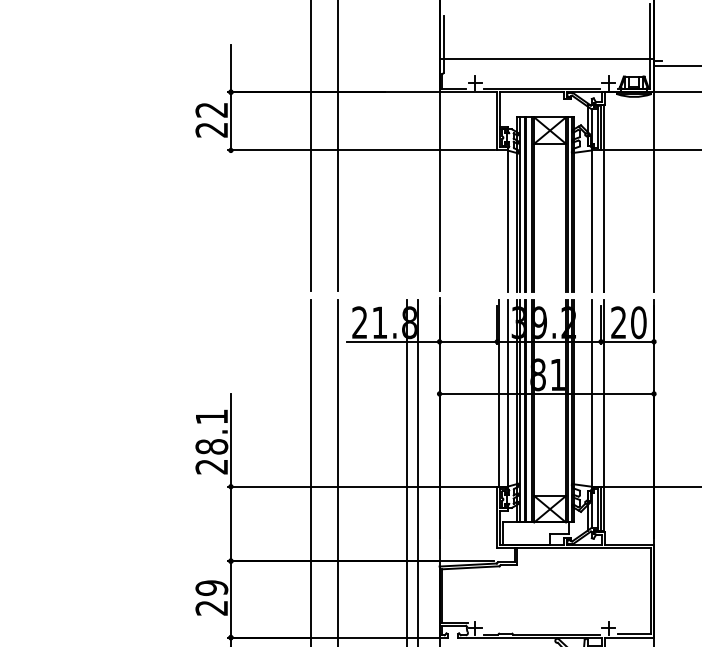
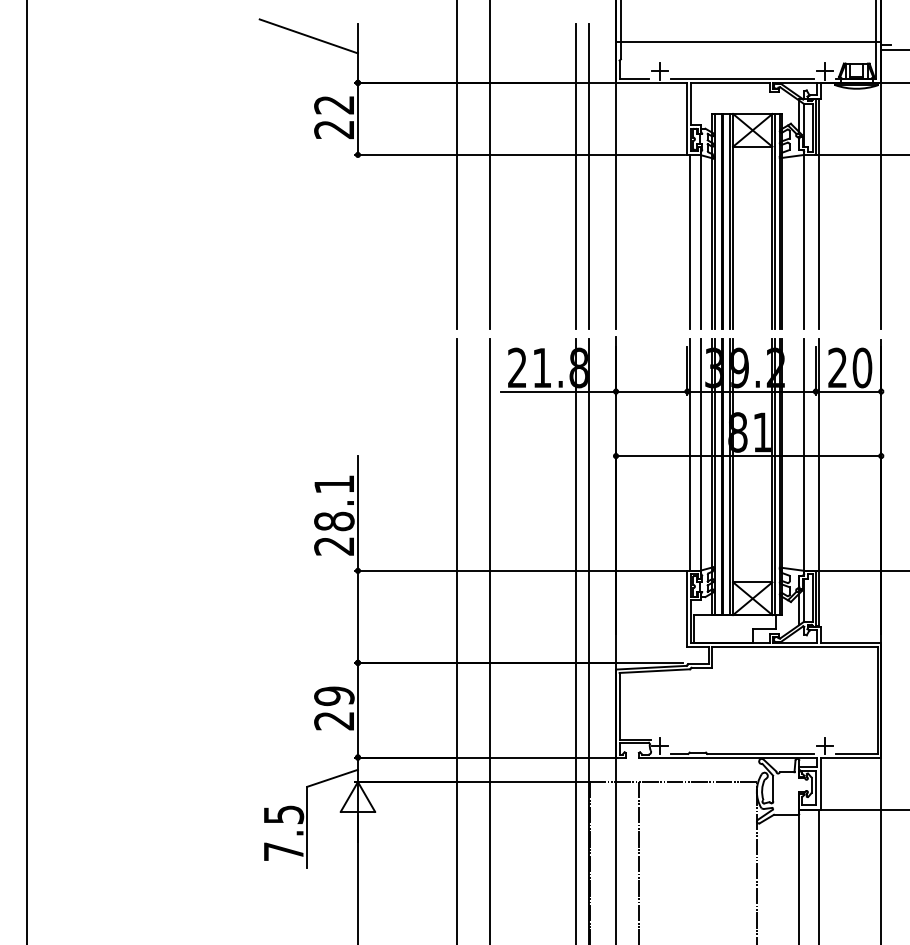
line: (190, 54) -> (308, 36), added
line: (406, 167) -> (575, 176), added
line: (417, 167) -> (588, 176), added
line: (499, 220) -> (690, 241), added

